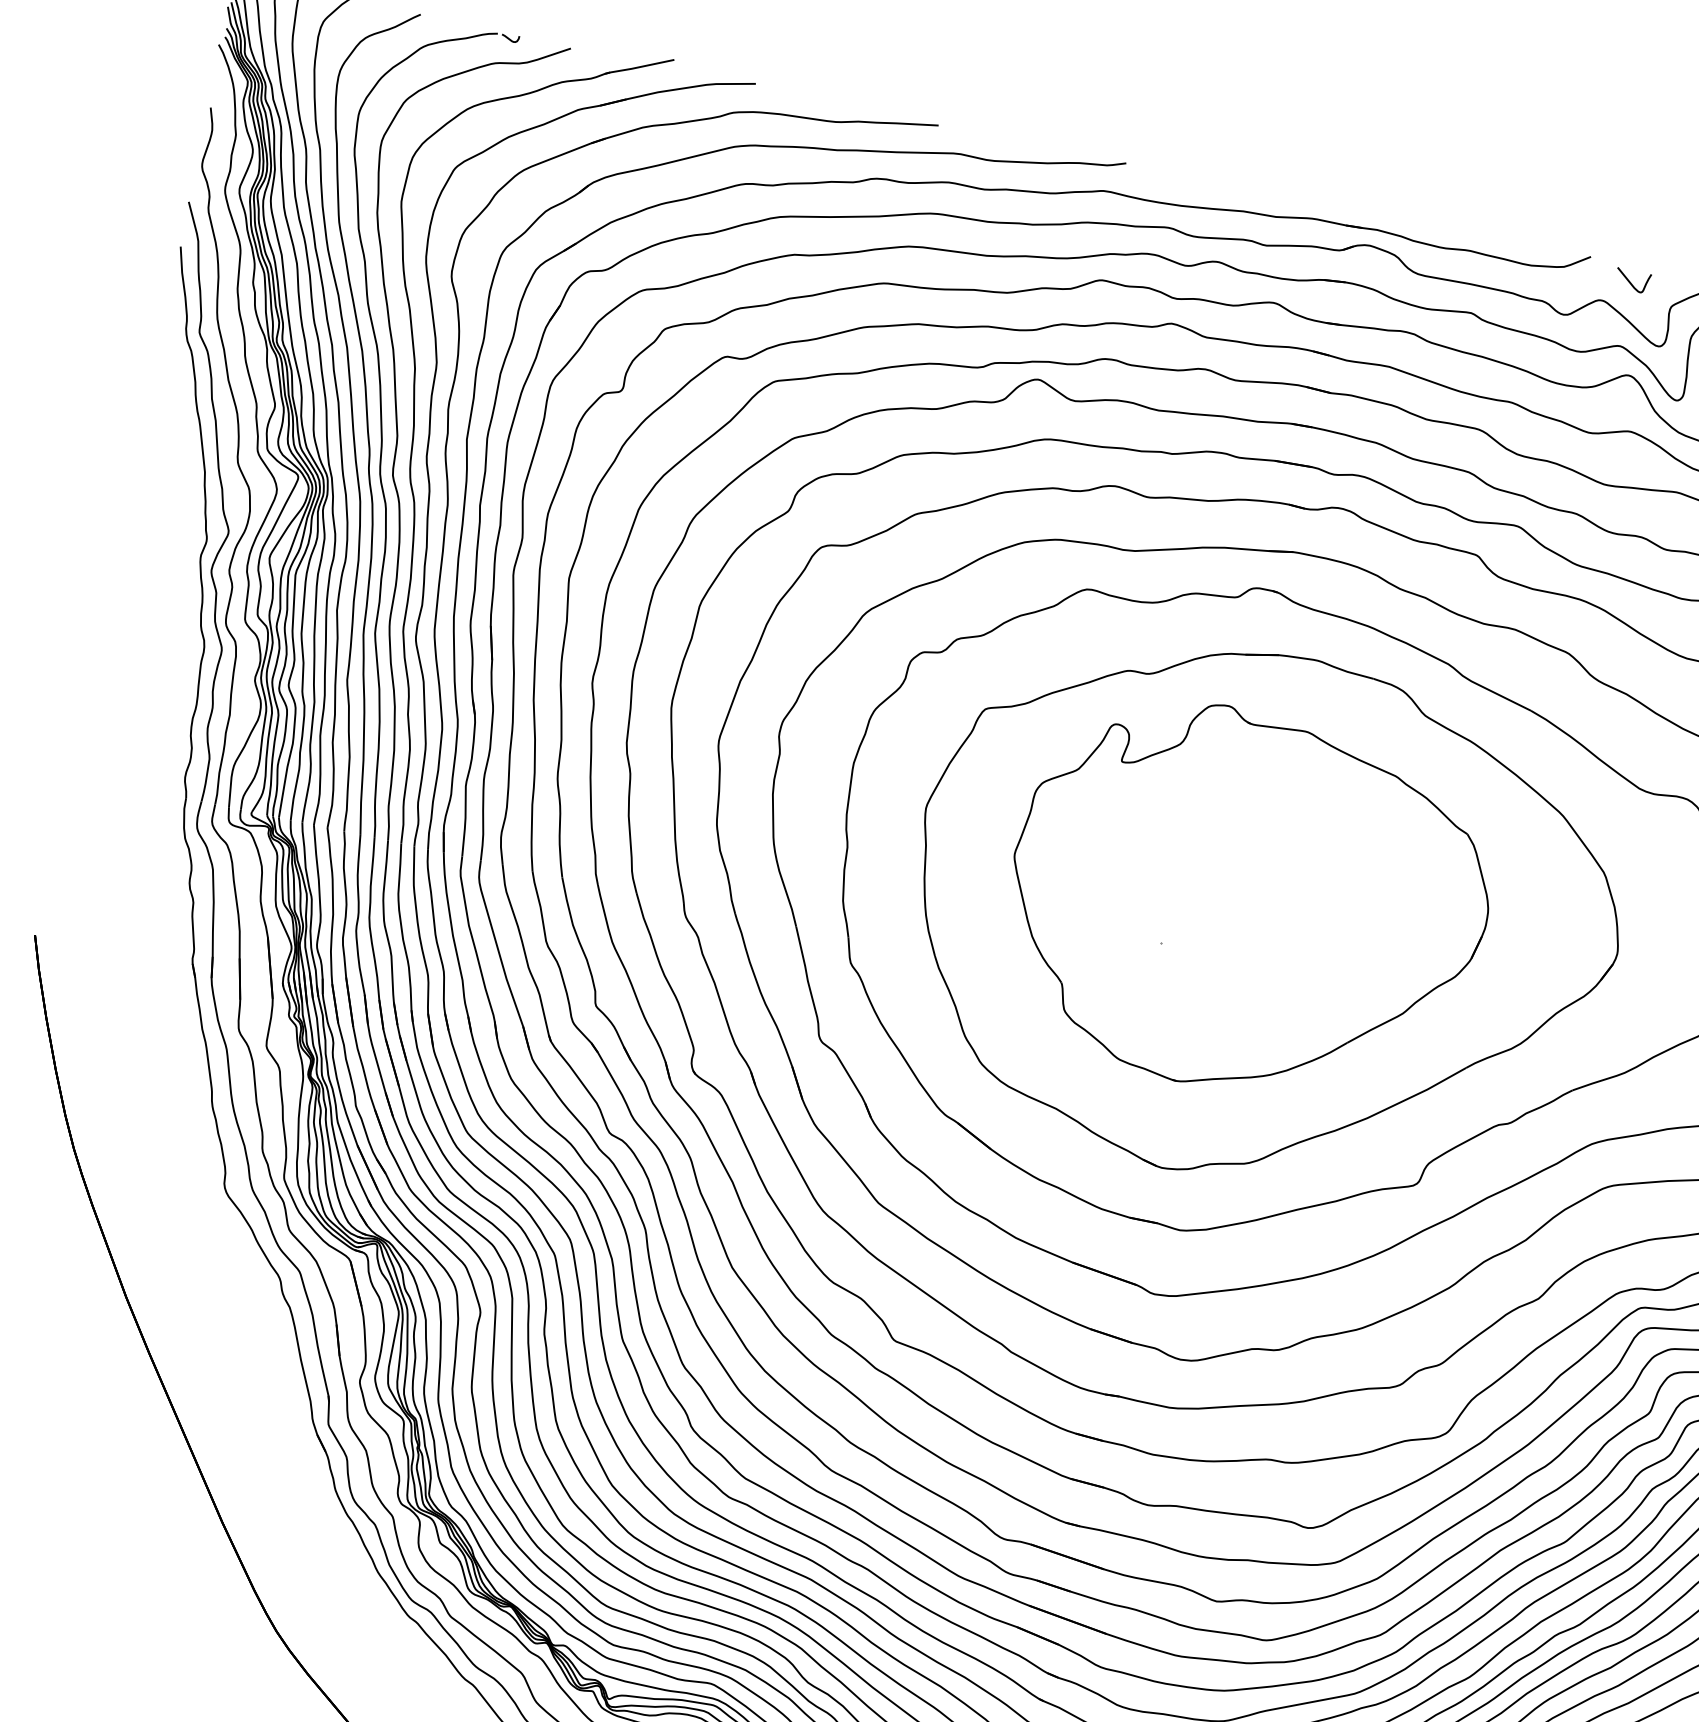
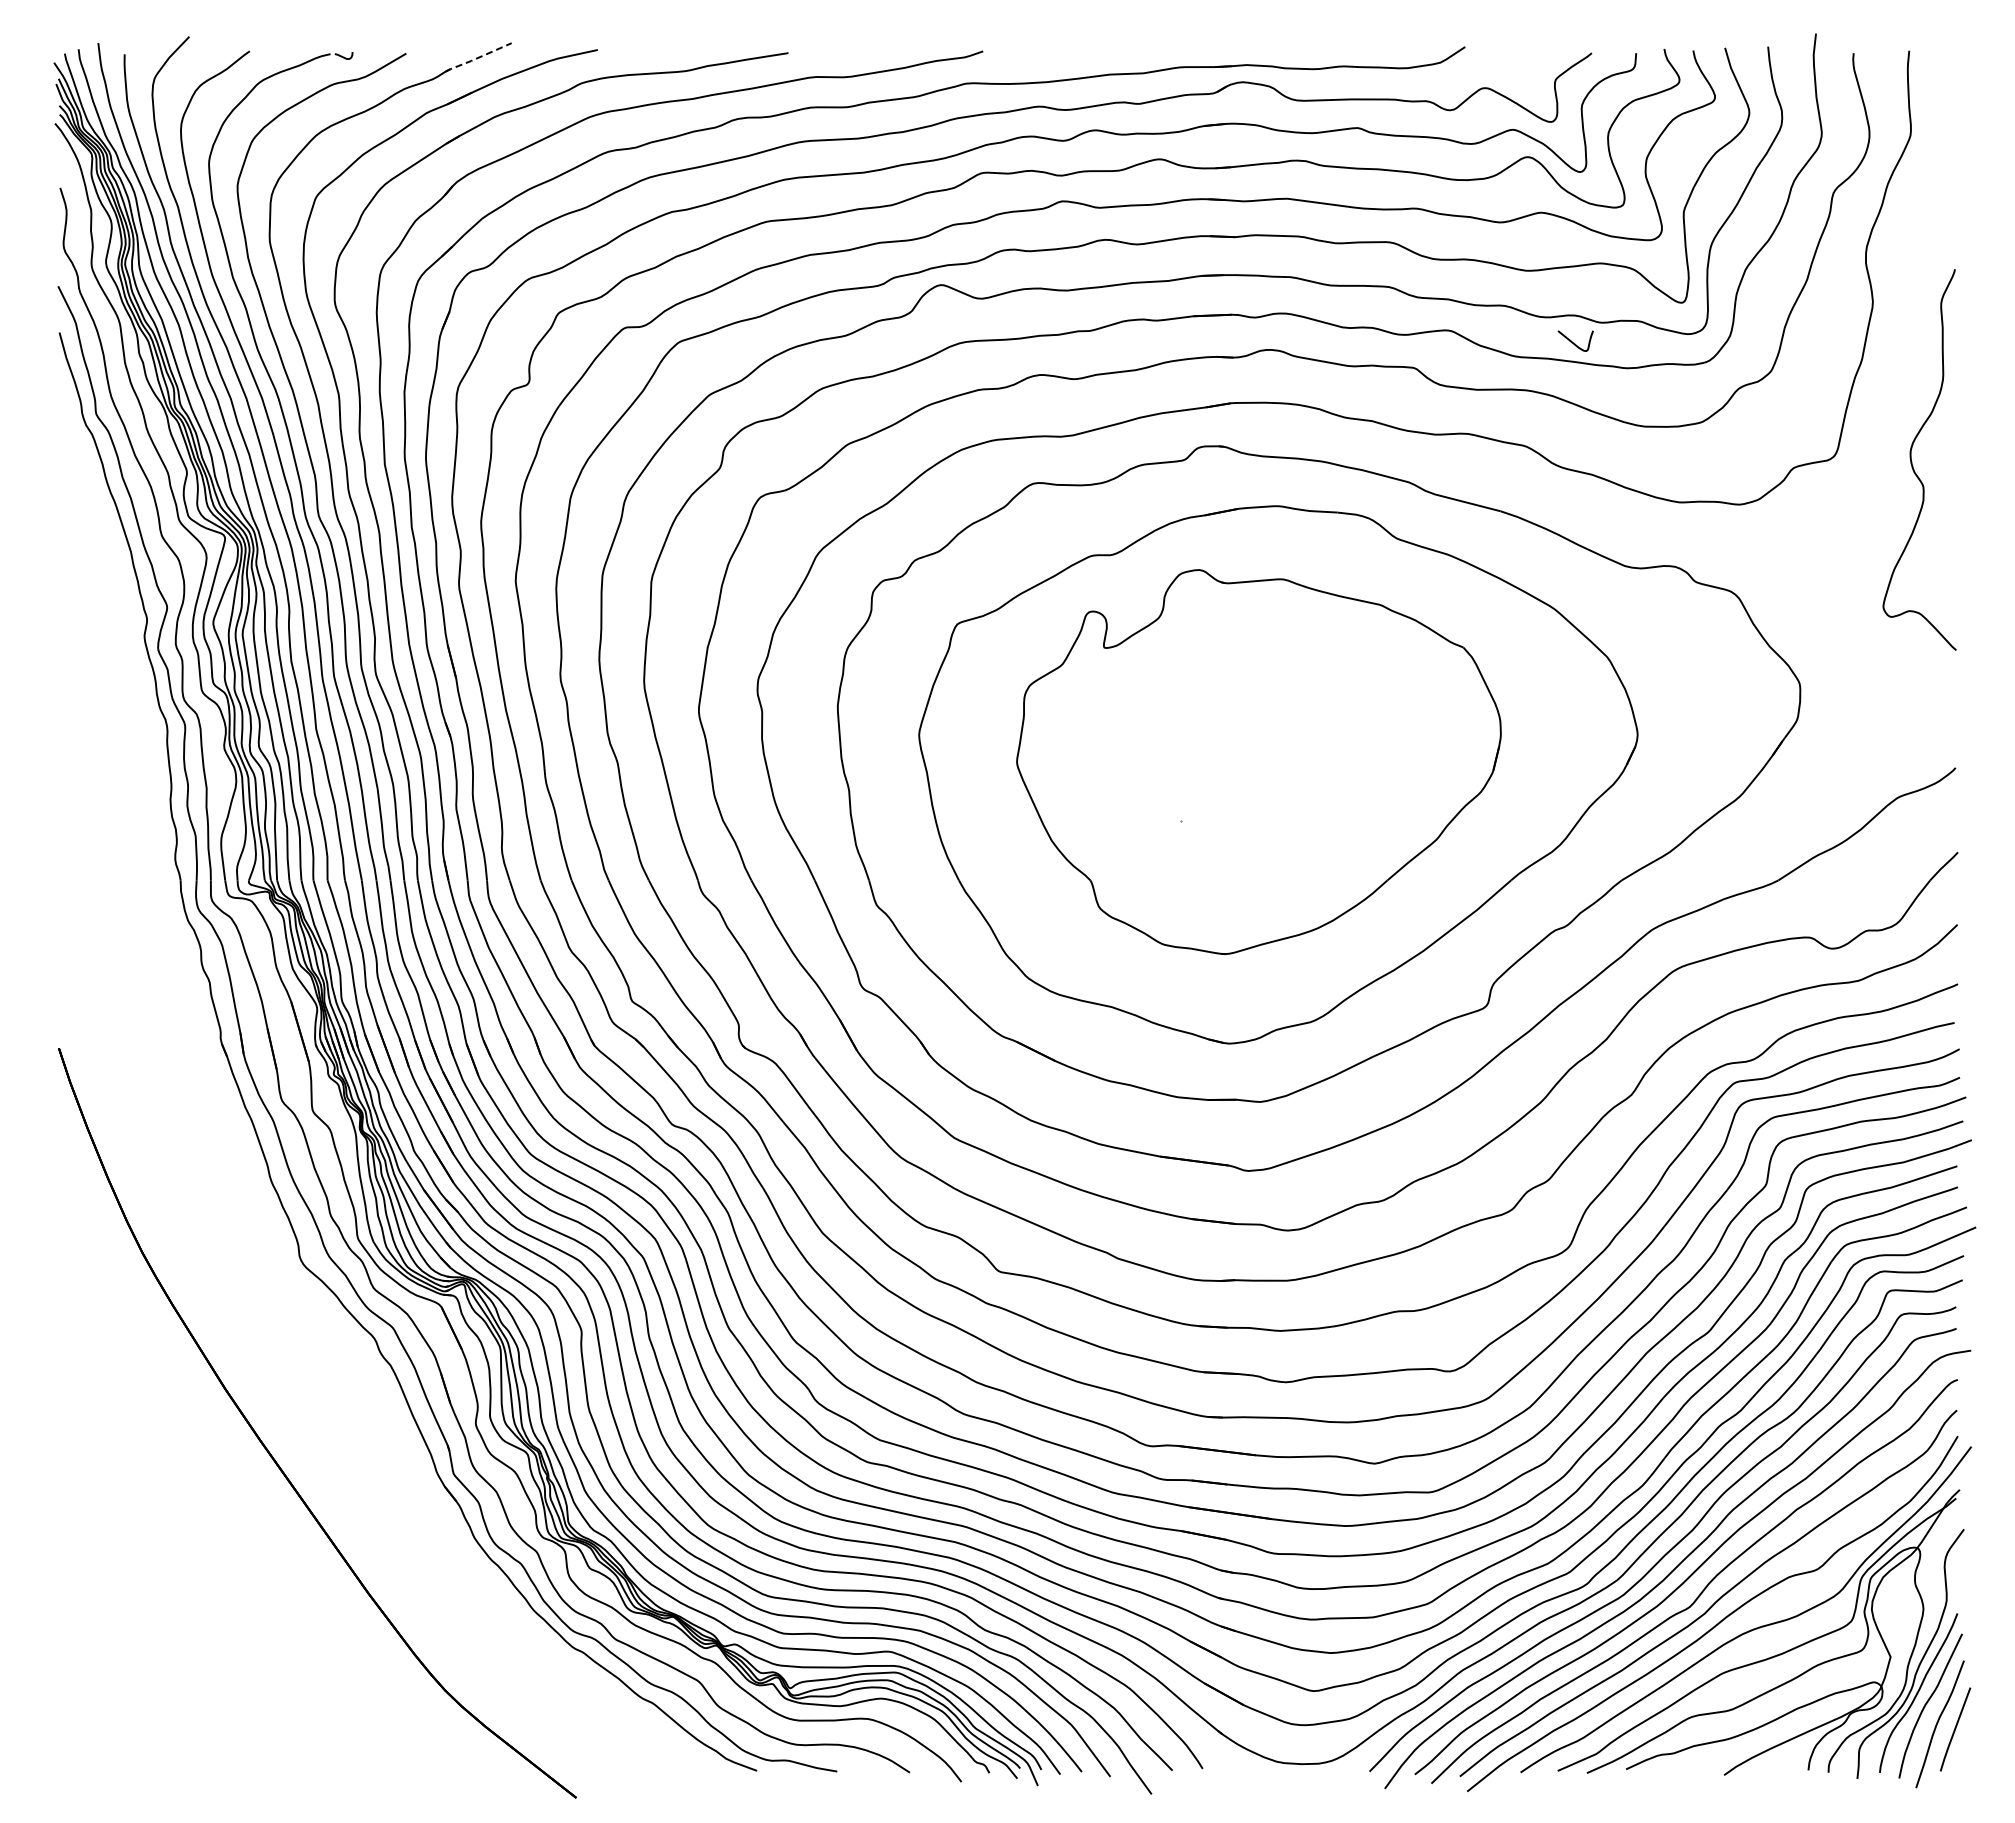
line: (638, 67) -> (477, 58), solid -> dashed
curve: (1630, 281) -> (1573, 342), moved

